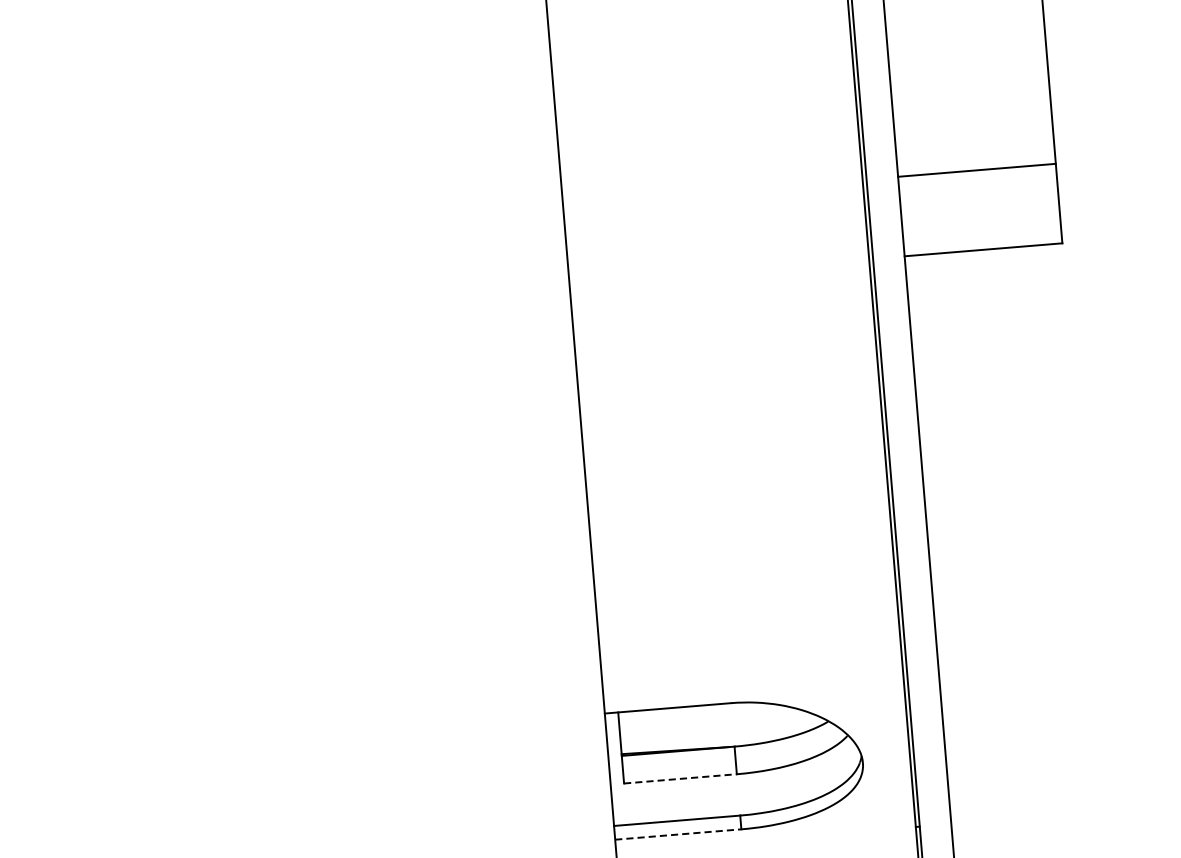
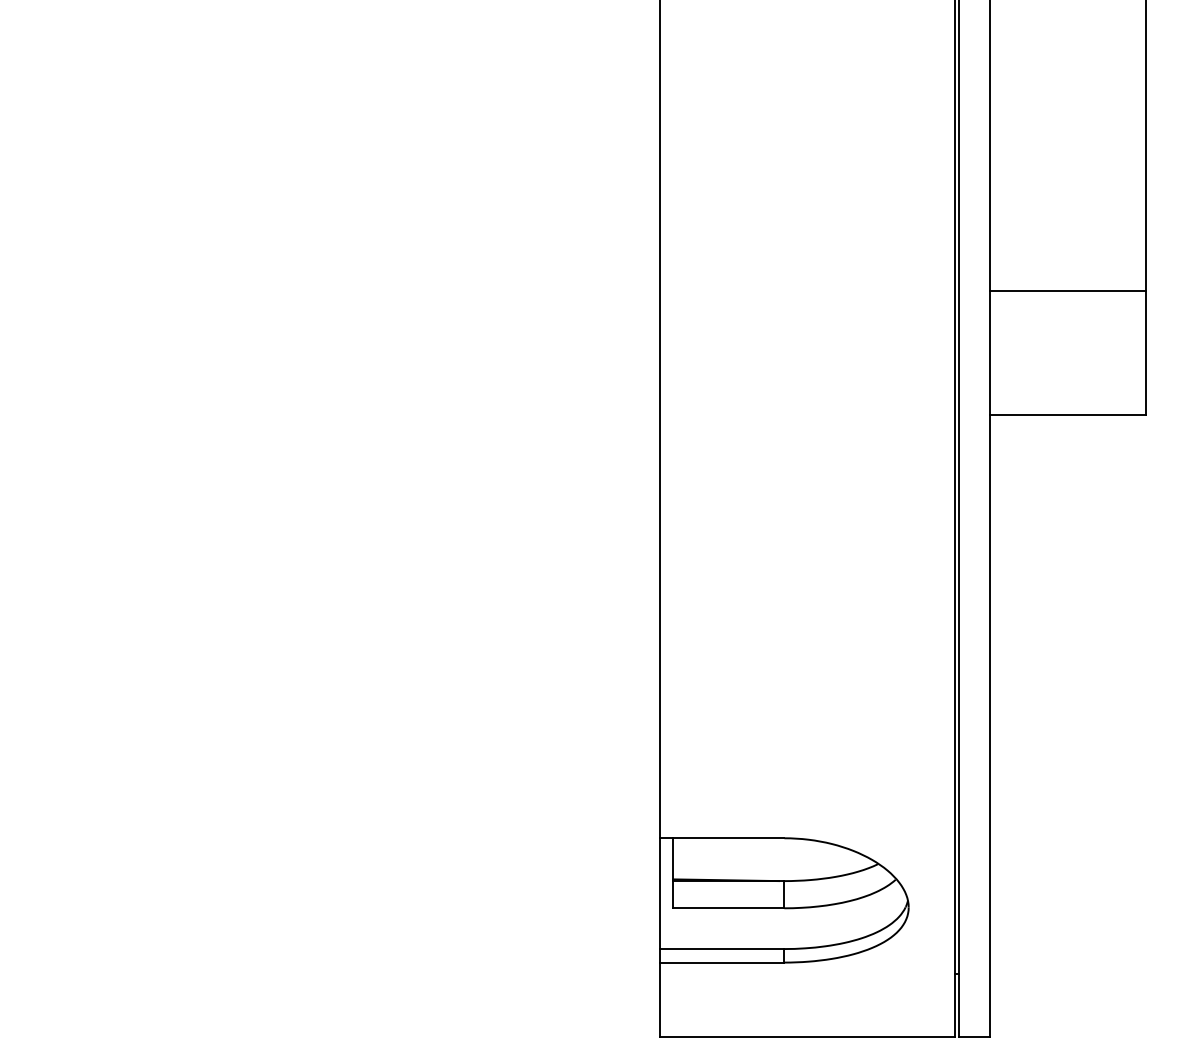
line: (976, 170) -> (1067, 290), moved
line: (680, 779) -> (728, 908), dashed -> solid
line: (678, 834) -> (722, 962), dashed -> solid

